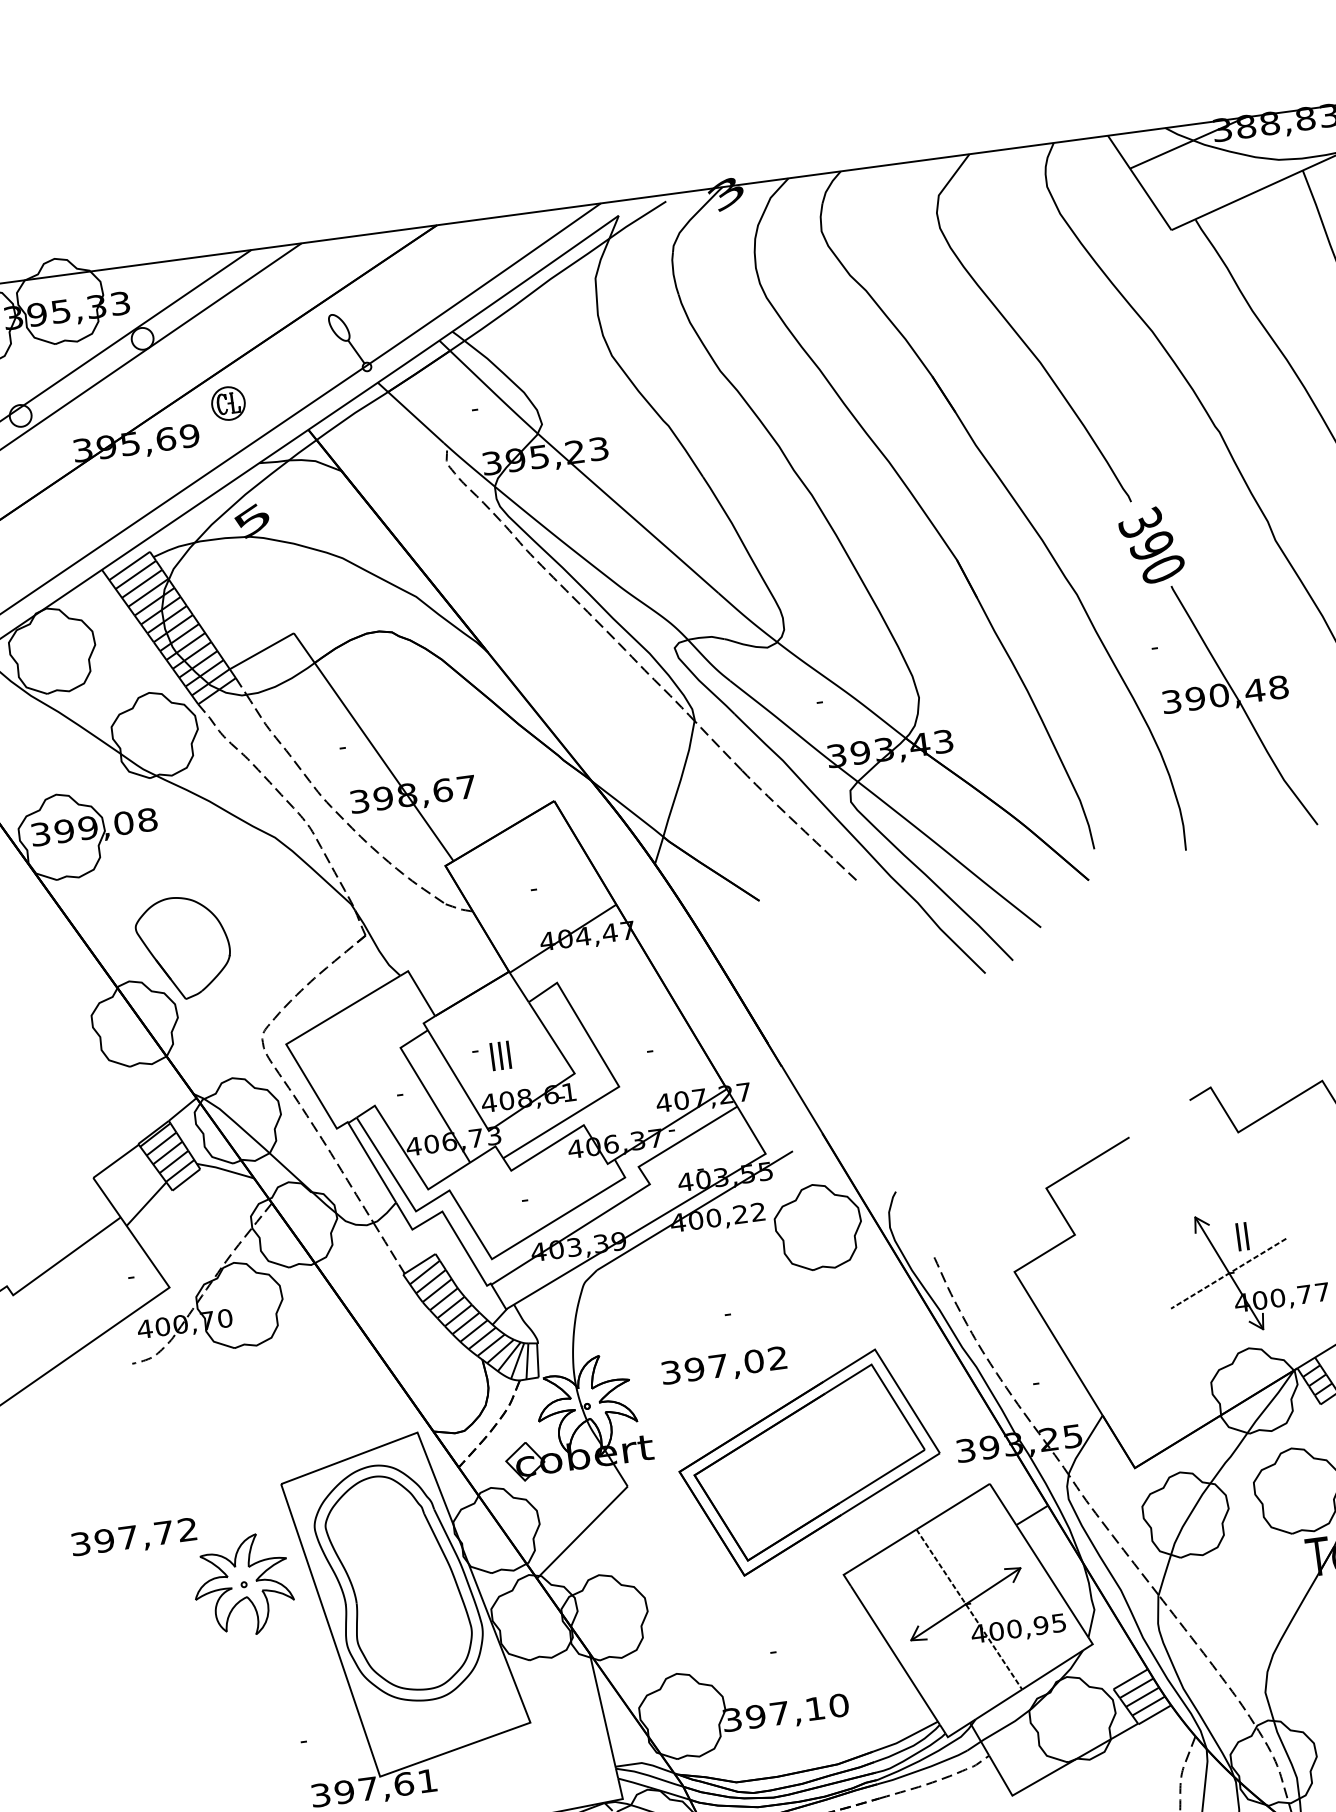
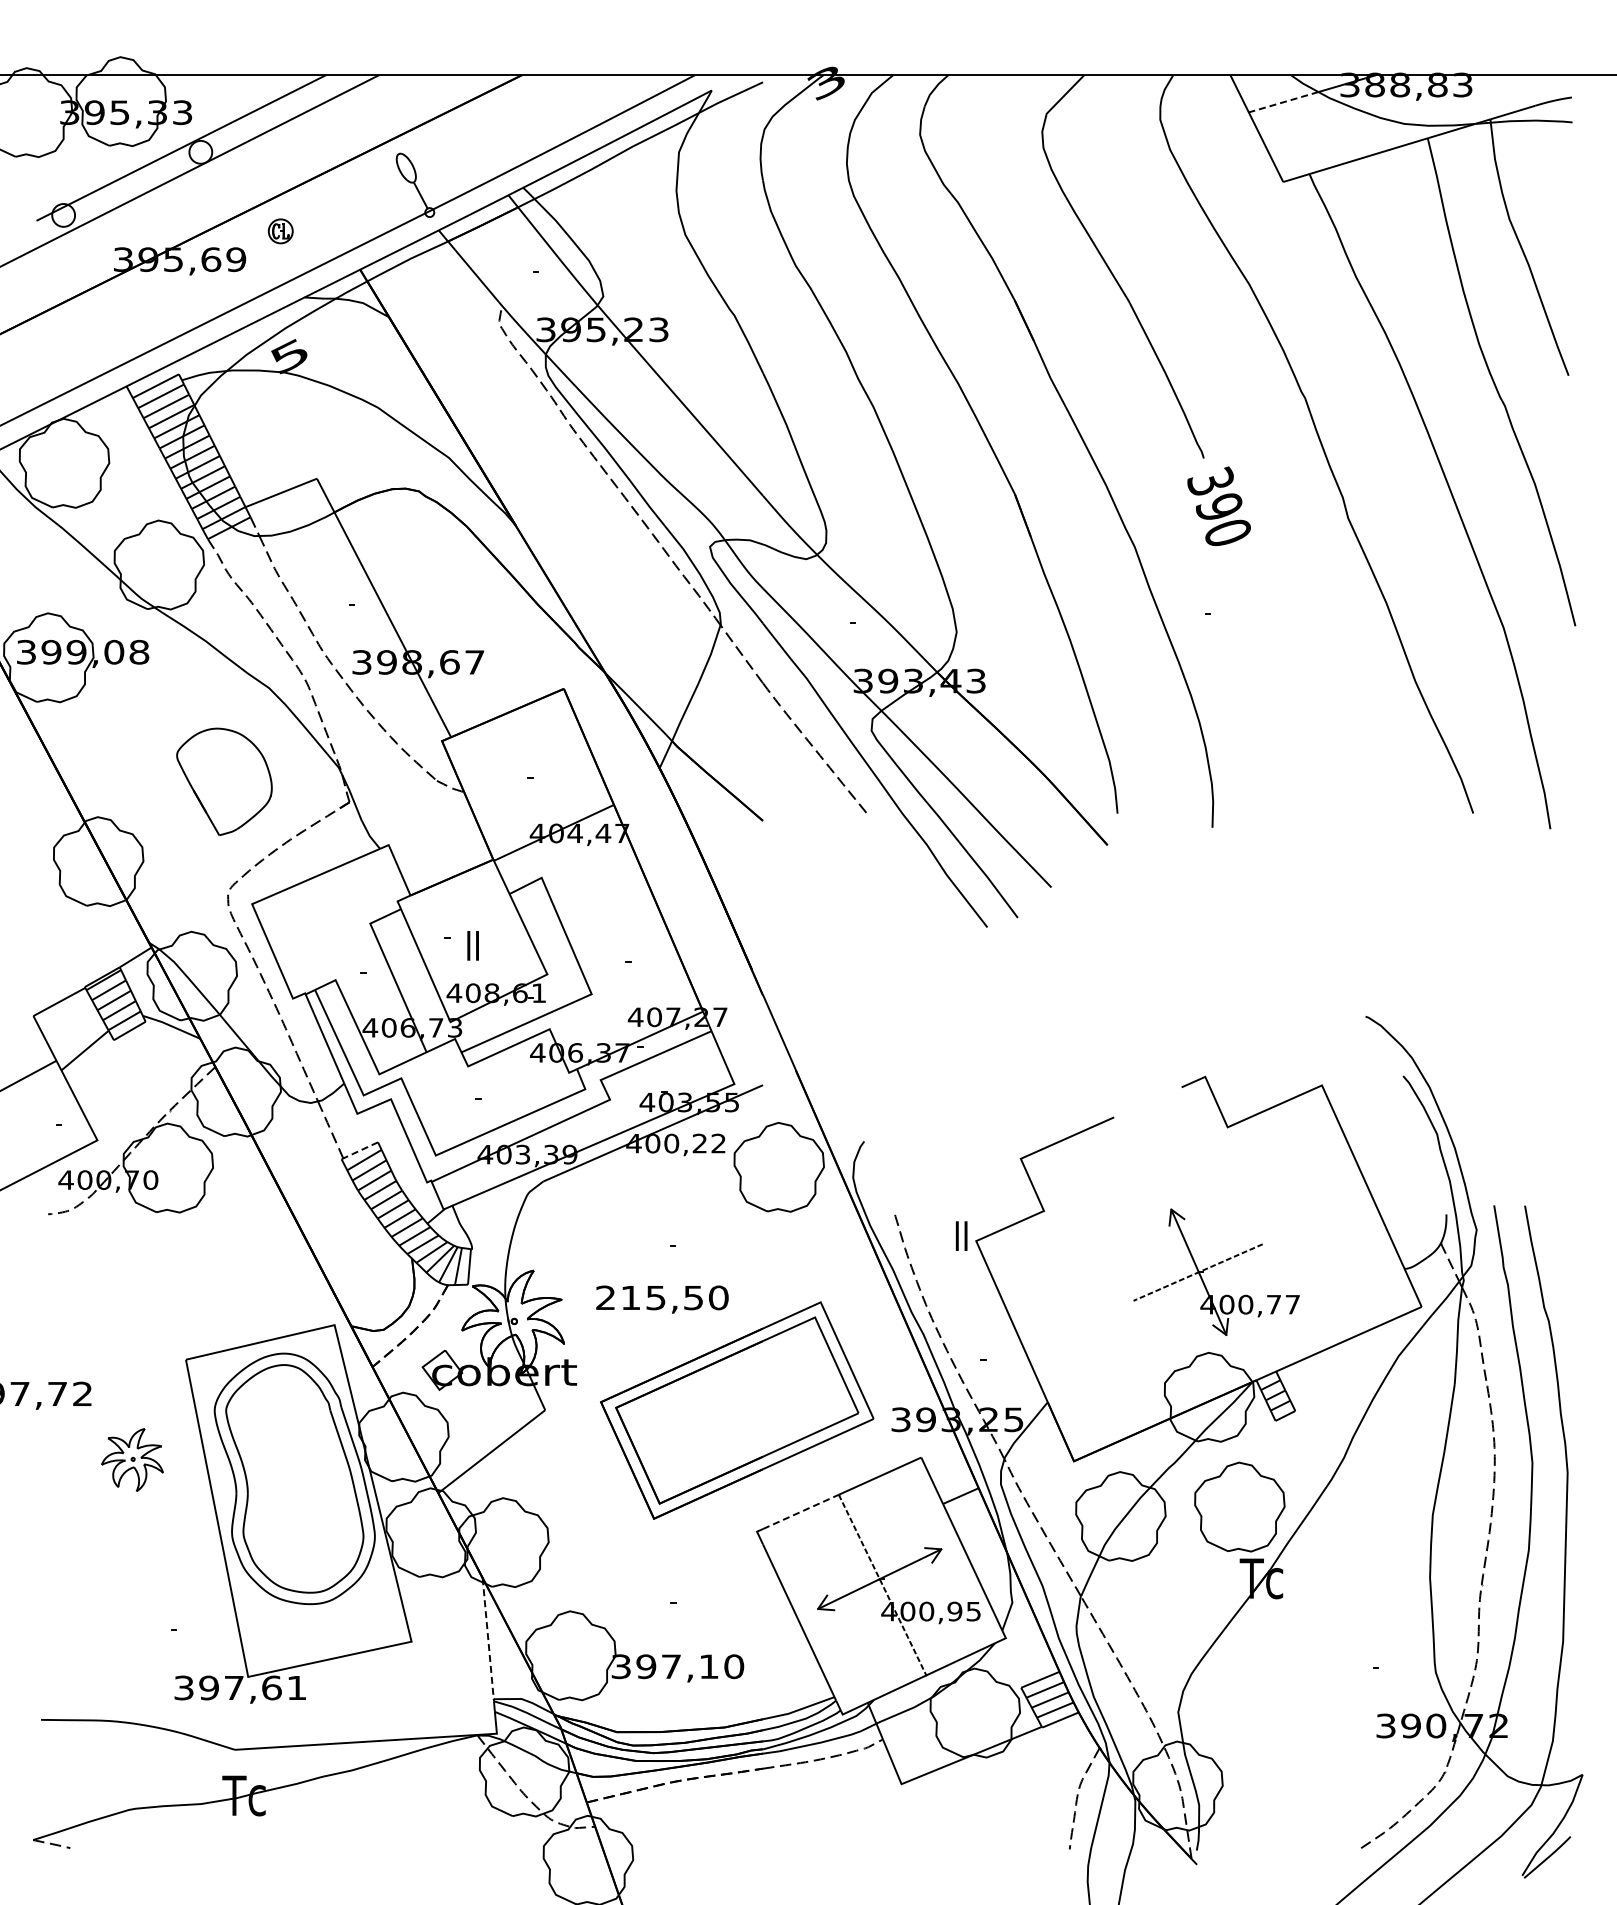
line: (1161, 154) -> (1283, 102), solid -> dashed
part: (228, 403) -> (280, 231), size x0.7
part: (1232, 707) -> (1280, 685), removed
part: (184, 947) -> (224, 781), moved
text: (501, 1055) -> (473, 945), III -> II
text: (1242, 1236) -> (961, 1235), moved
line: (419, 1265) -> (359, 1151), solid -> dashed
text: (724, 1364) -> (662, 1297), 397,02 -> 215,50
line: (882, 1550) -> (800, 1511), solid -> dashed
part: (243, 1585) -> (132, 1459), size x0.6
line: (602, 1710) -> (488, 1639), solid -> dashed

